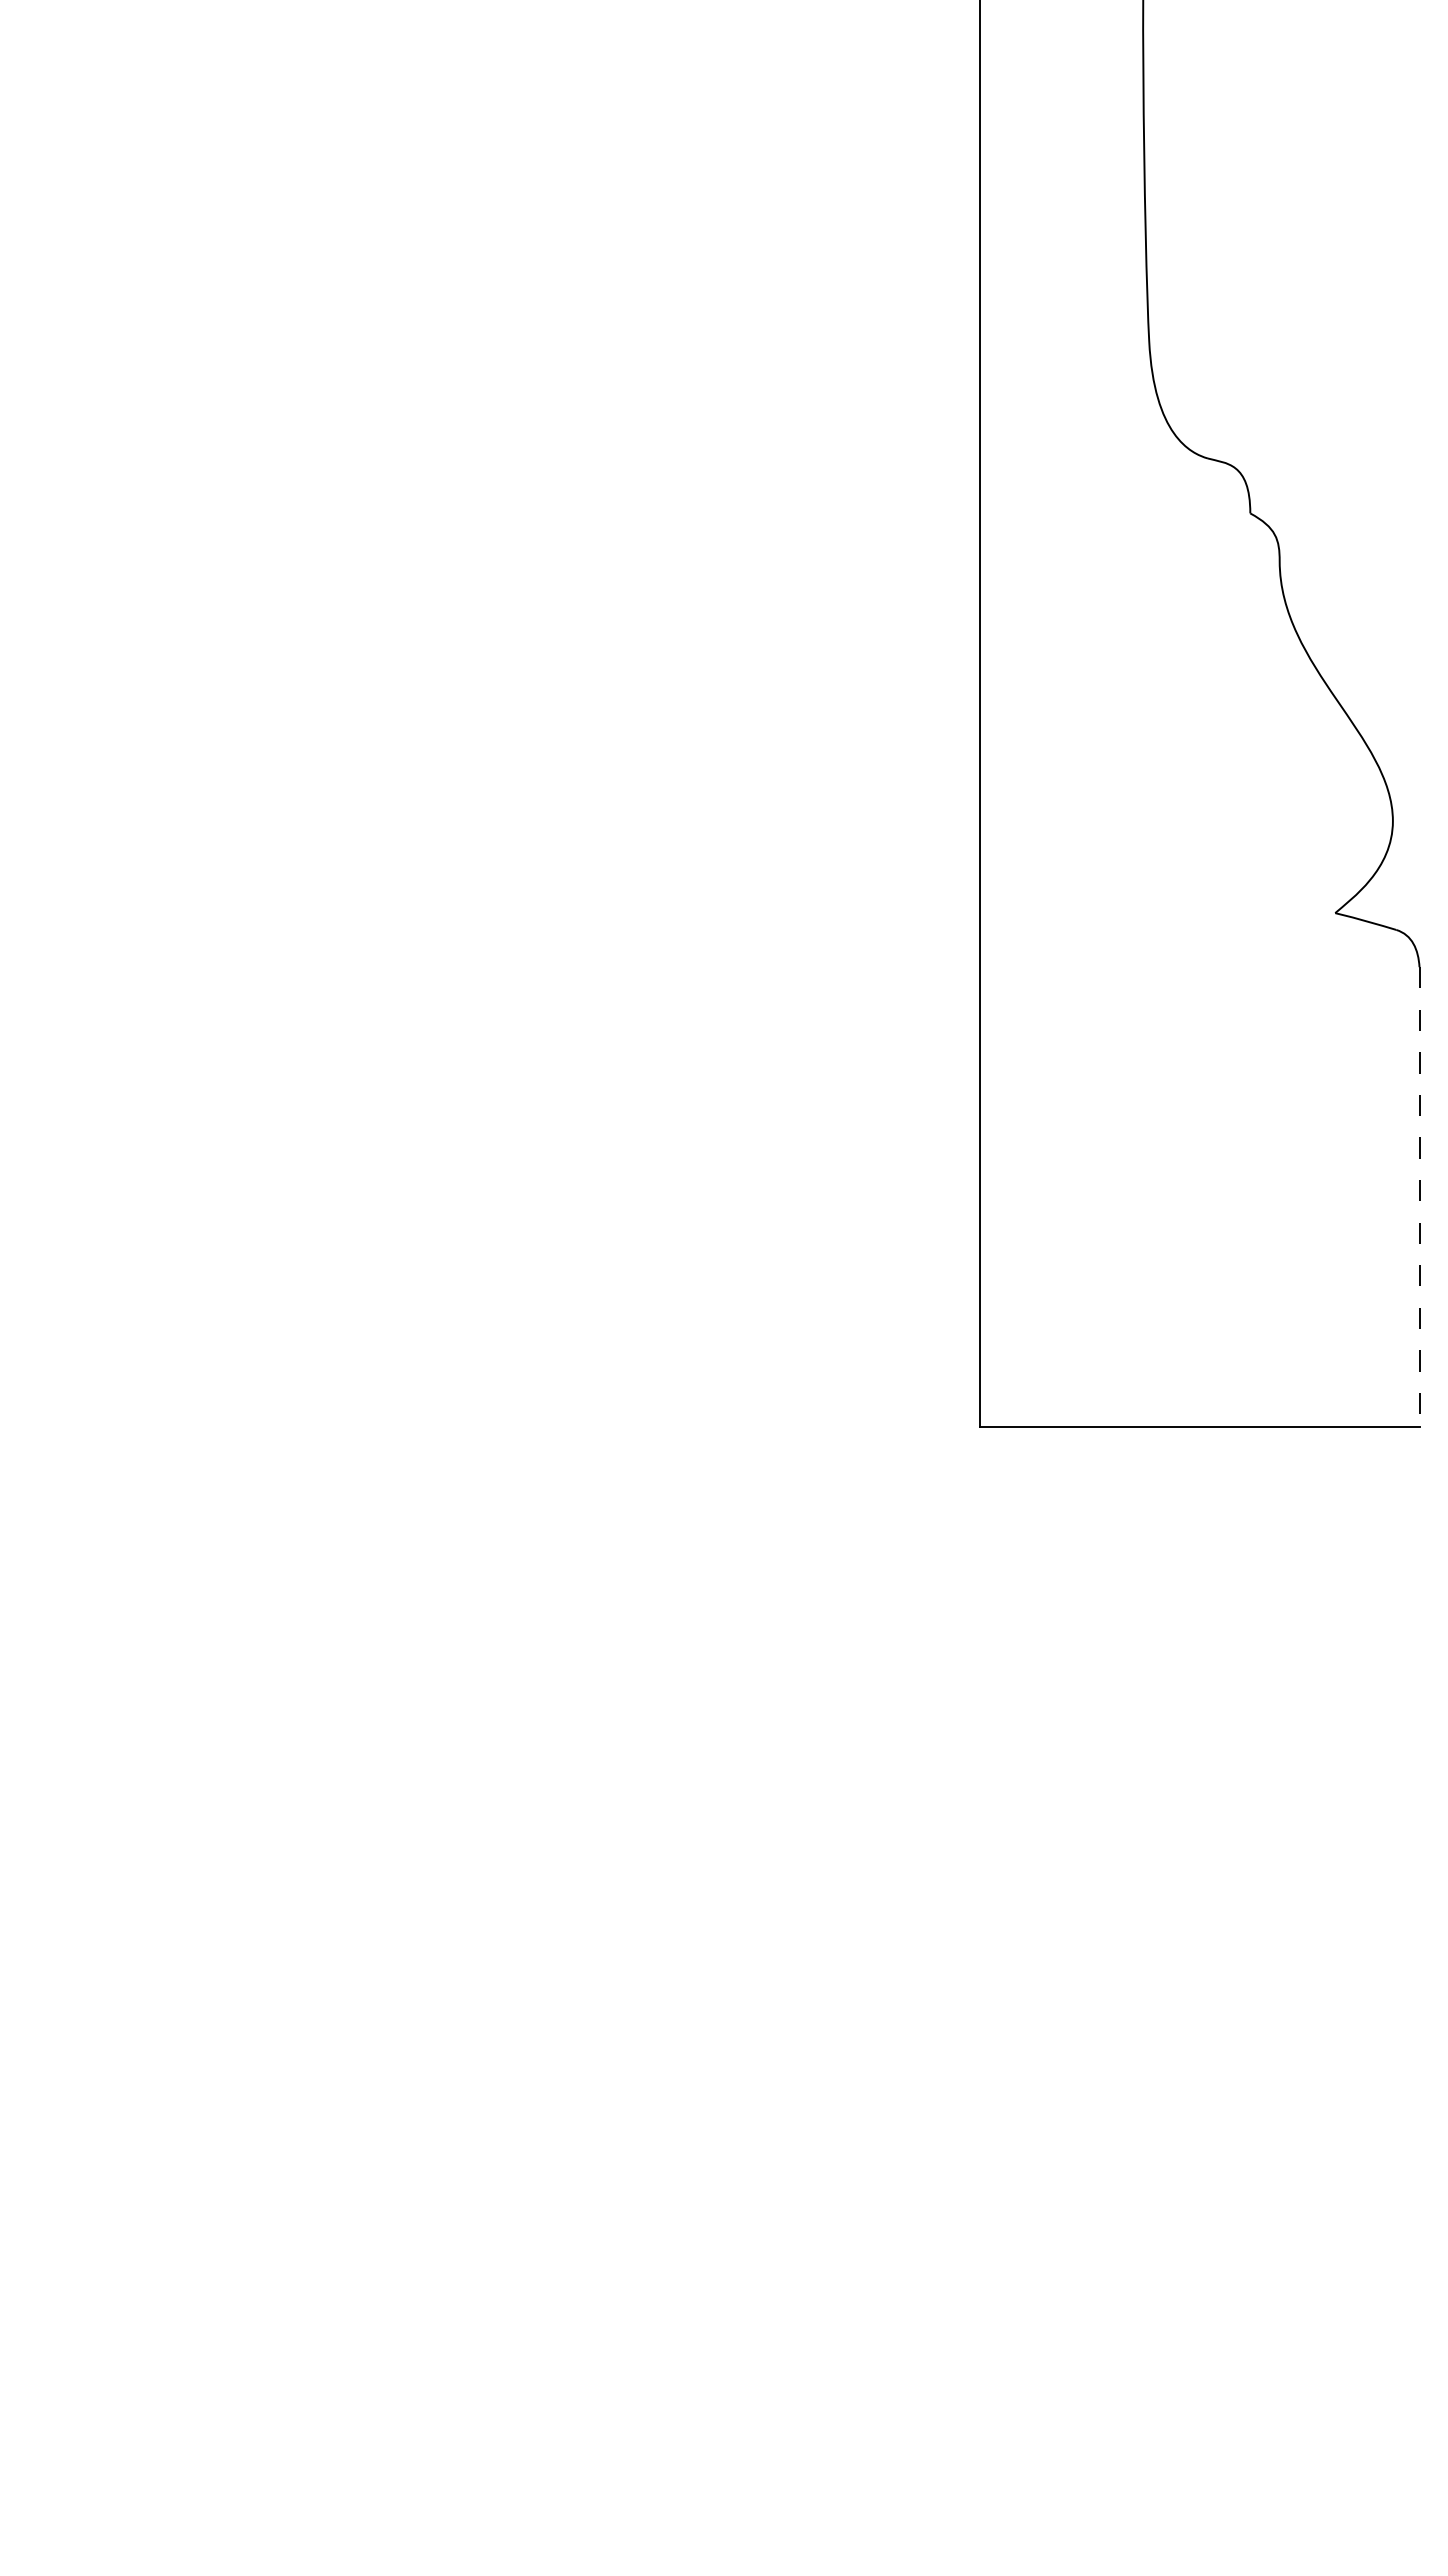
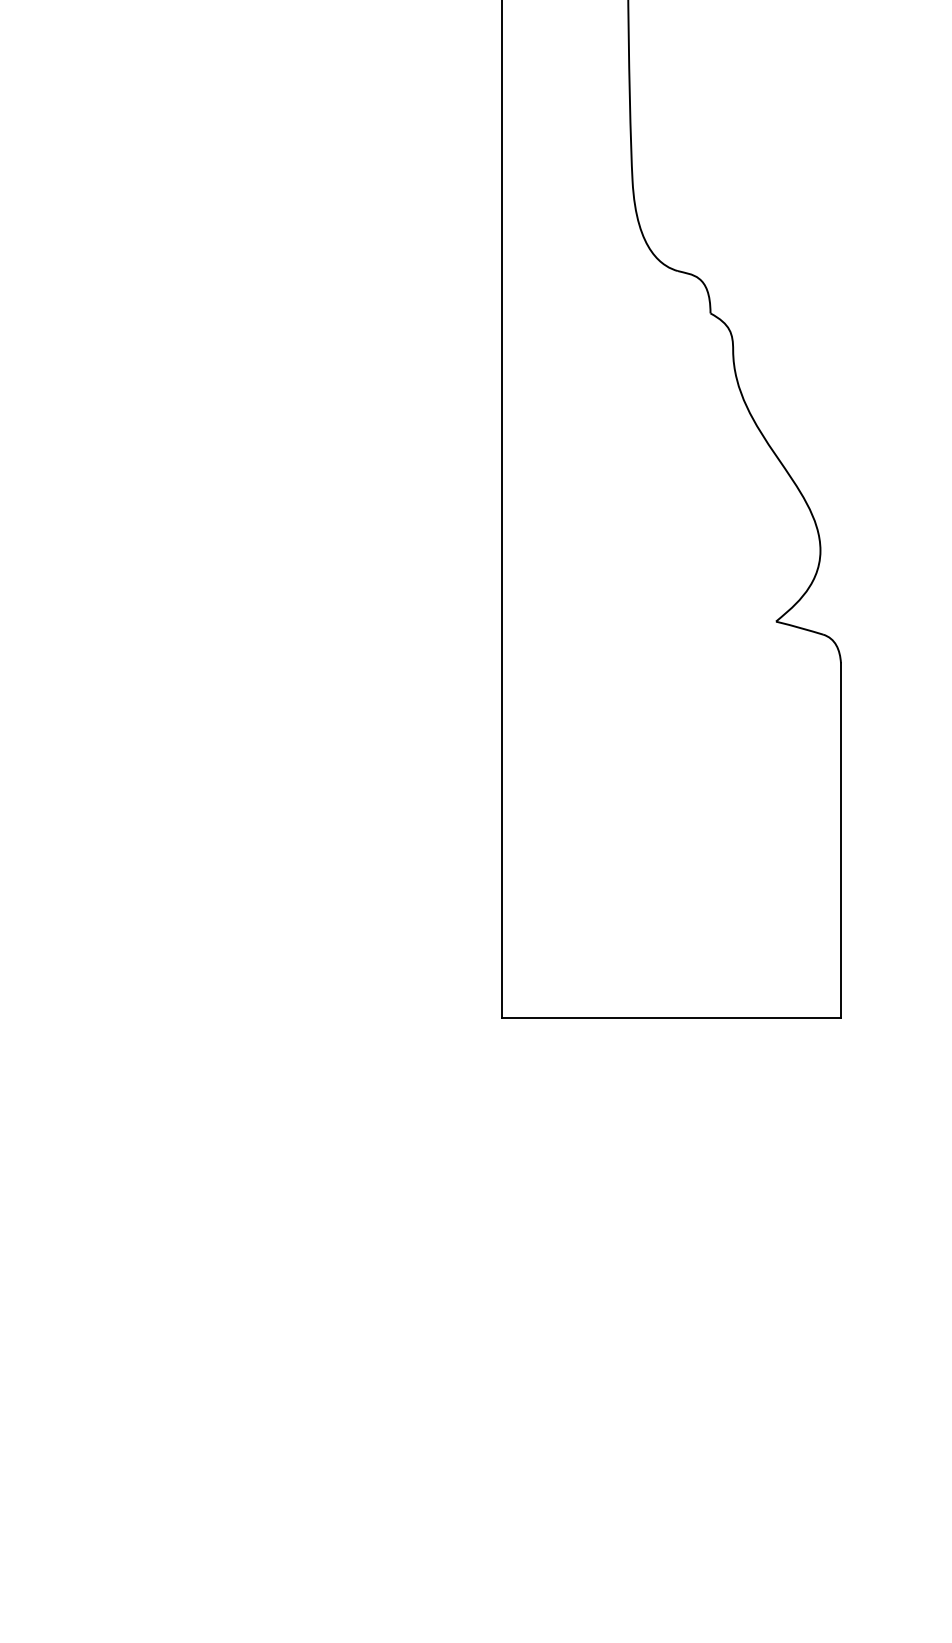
line: (1419, 1196) -> (840, 840), dashed -> solid

